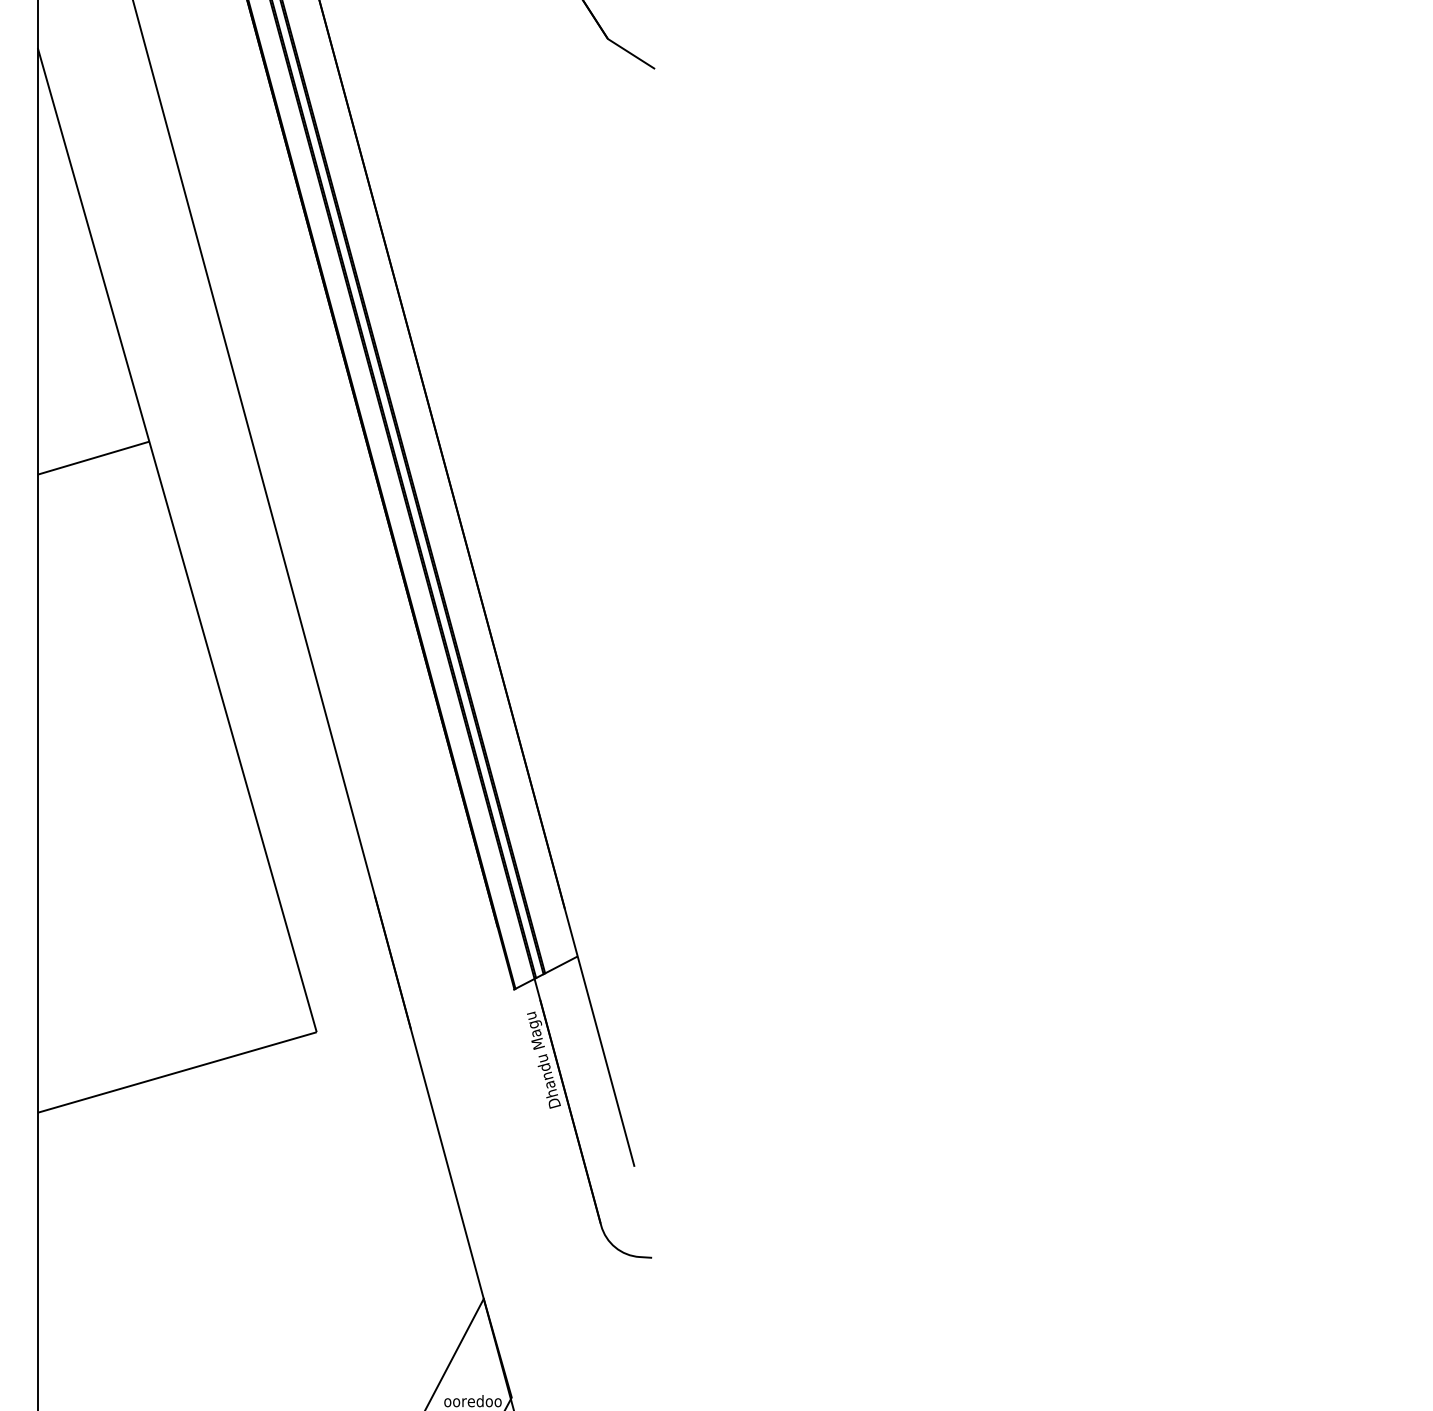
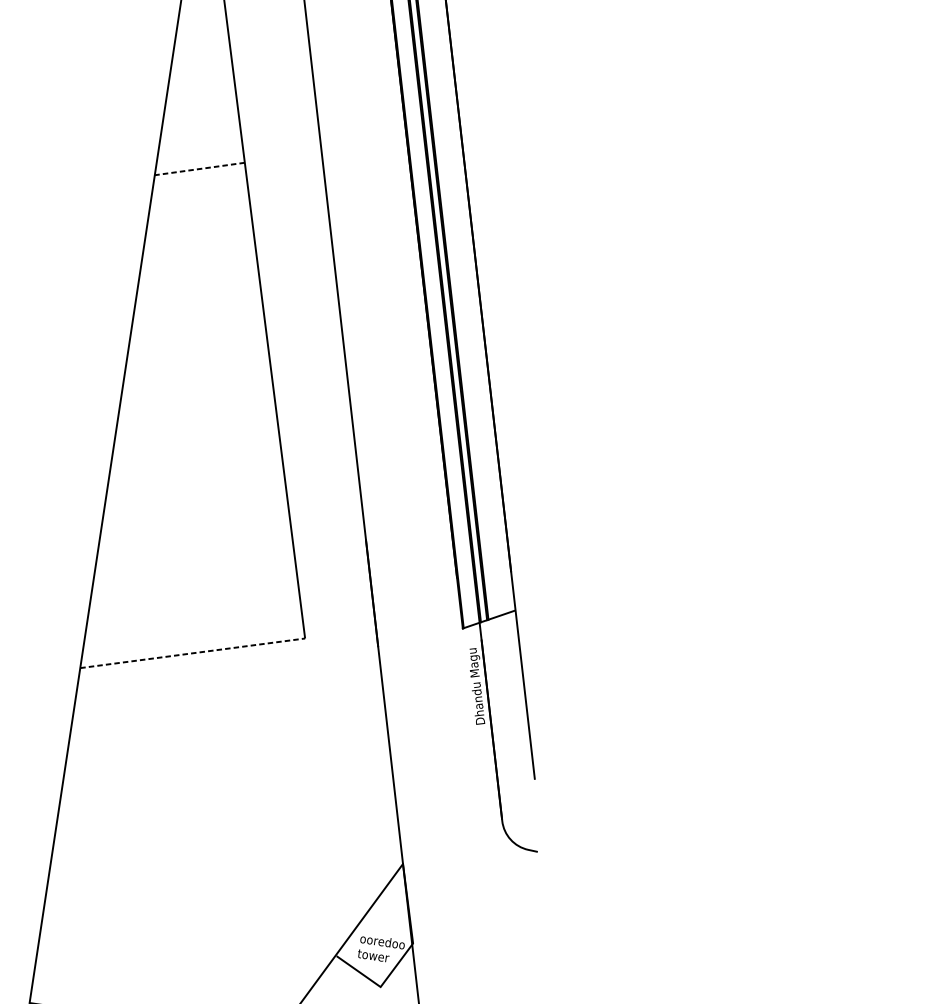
line: (93, 458) -> (199, 169), solid -> dashed
line: (177, 1072) -> (192, 653), solid -> dashed

